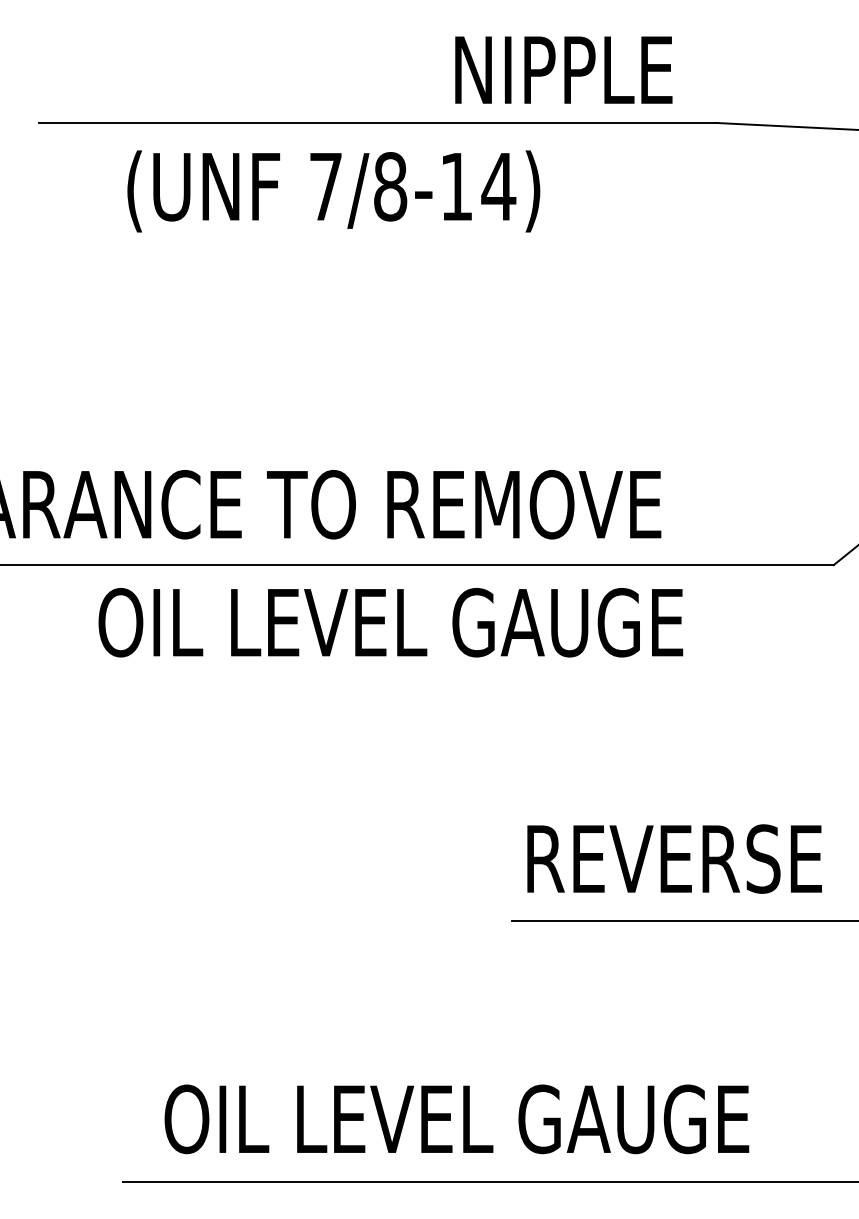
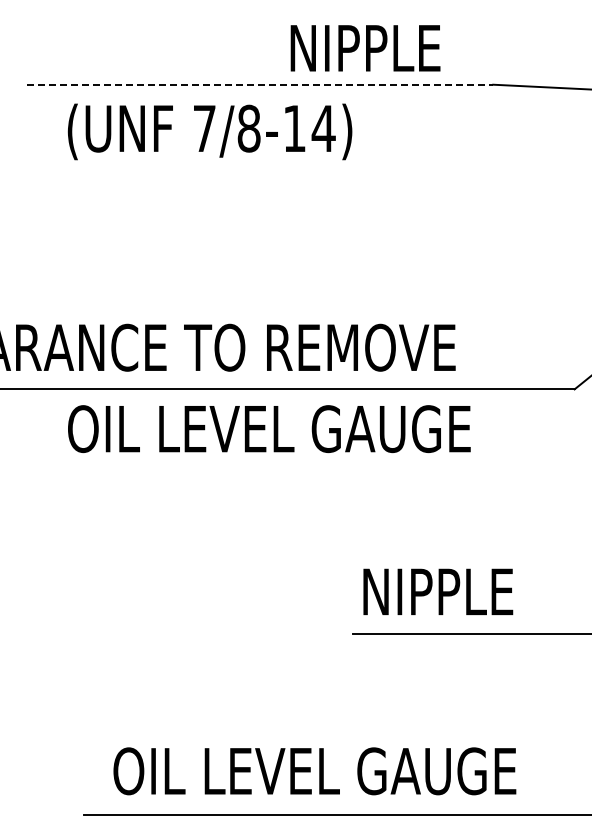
text: (563, 70) -> (365, 48), moved
line: (377, 122) -> (260, 84), solid -> dashed
text: (332, 190) -> (209, 131), moved
text: (676, 858) -> (466, 591), REVERSE -> NIPPLE

